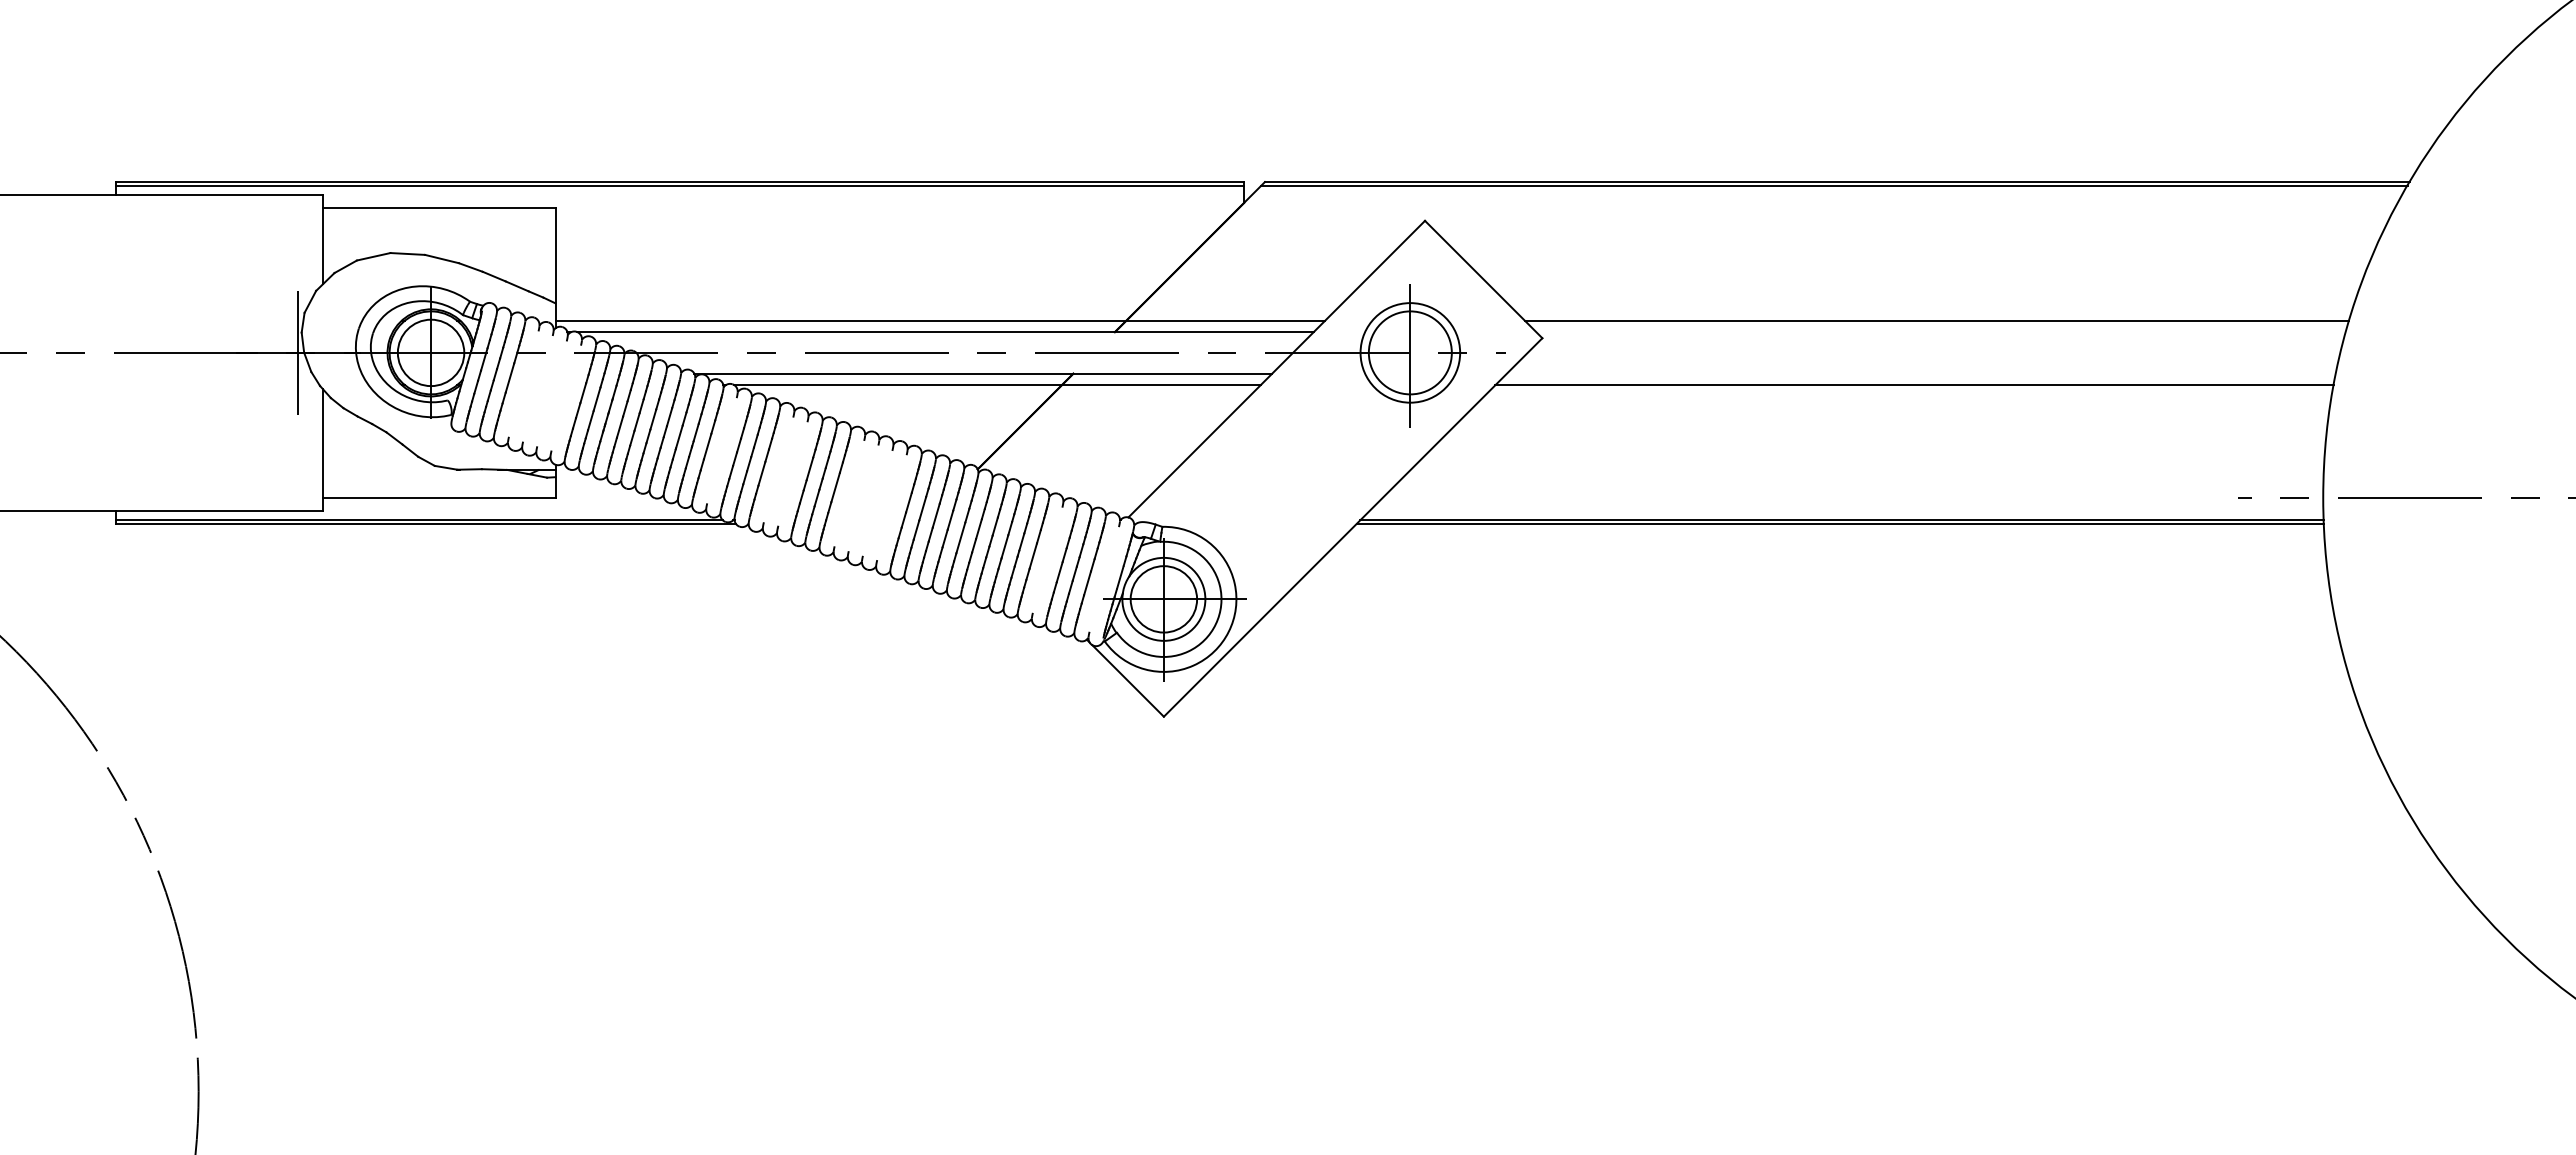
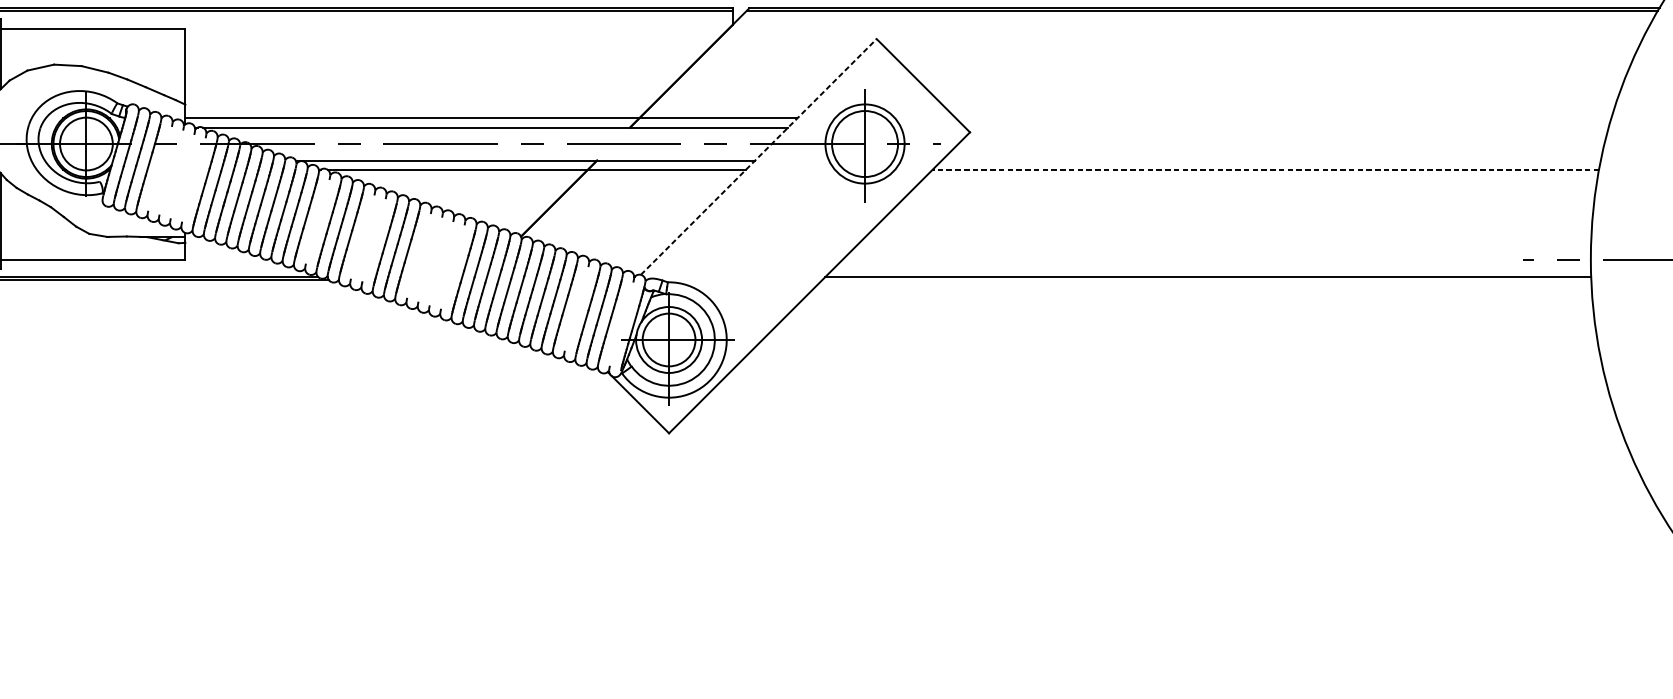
line: (1936, 320) -> (1283, 118), removed
line: (1276, 369) -> (758, 157), solid -> dashed
line: (1914, 385) -> (1265, 169), solid -> dashed
line: (1839, 523) -> (1206, 279), removed

